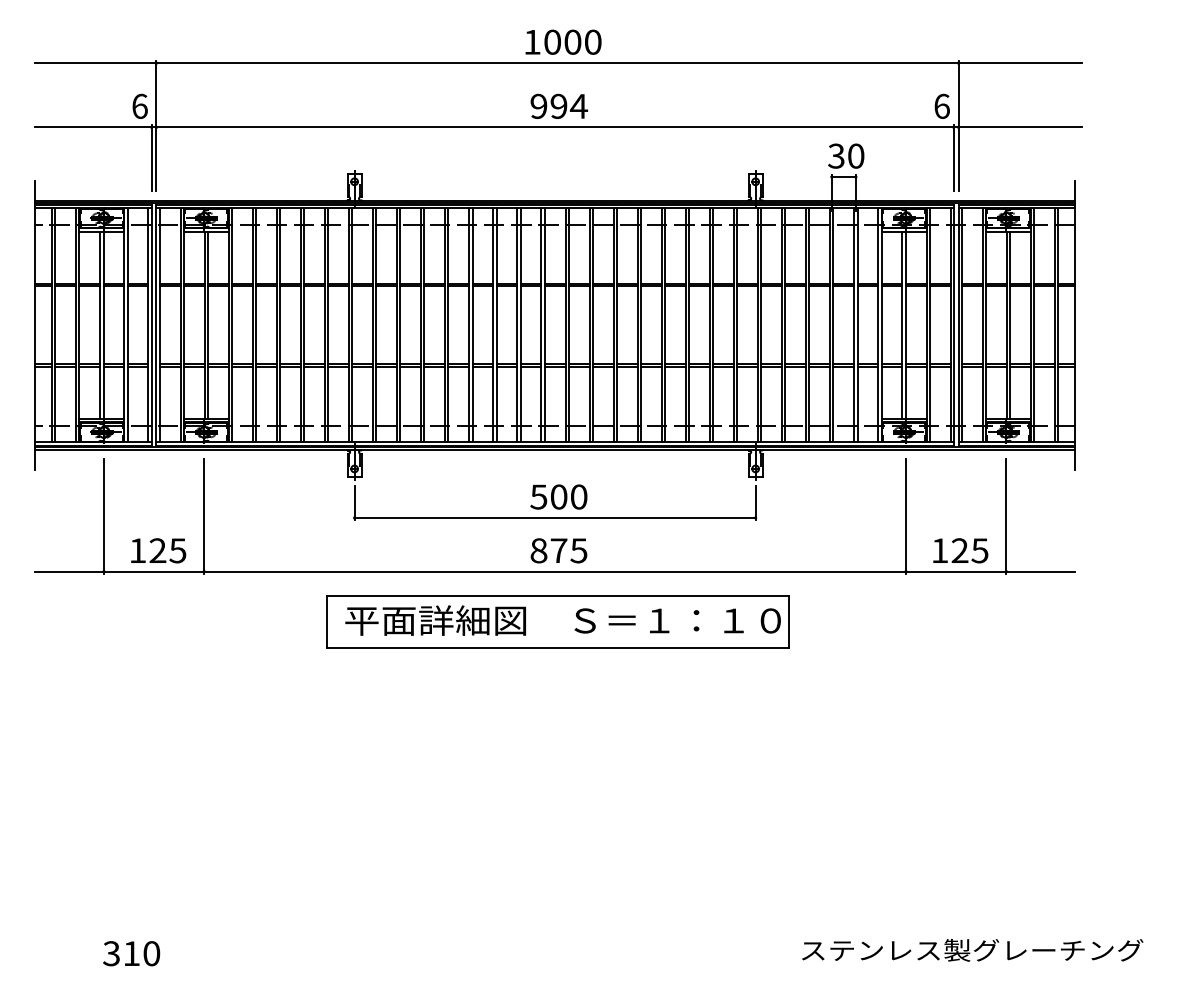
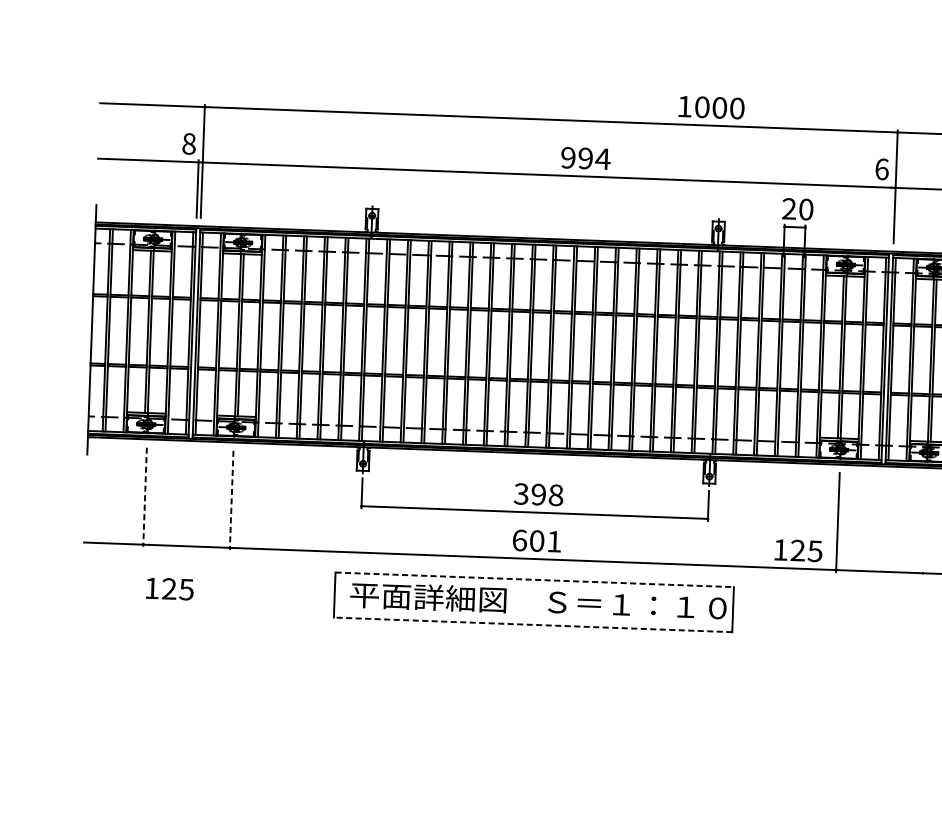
text: (563, 41) -> (711, 106), moved
text: (139, 105) -> (188, 143), 6 -> 8
text: (558, 105) -> (585, 157), moved
text: (836, 156) -> (789, 209), 30 -> 20
line: (953, 157) -> (890, 213), removed
text: (559, 496) -> (539, 494), 500 -> 398
line: (1006, 516) -> (924, 525), removed
line: (103, 517) -> (144, 497), solid -> dashed
line: (204, 517) -> (231, 501), solid -> dashed
text: (158, 550) -> (169, 588), moved
text: (558, 550) -> (536, 540), 875 -> 601
text: (960, 550) -> (798, 550), moved
line: (557, 595) -> (534, 579), solid -> dashed
line: (557, 647) -> (532, 624), solid -> dashed

